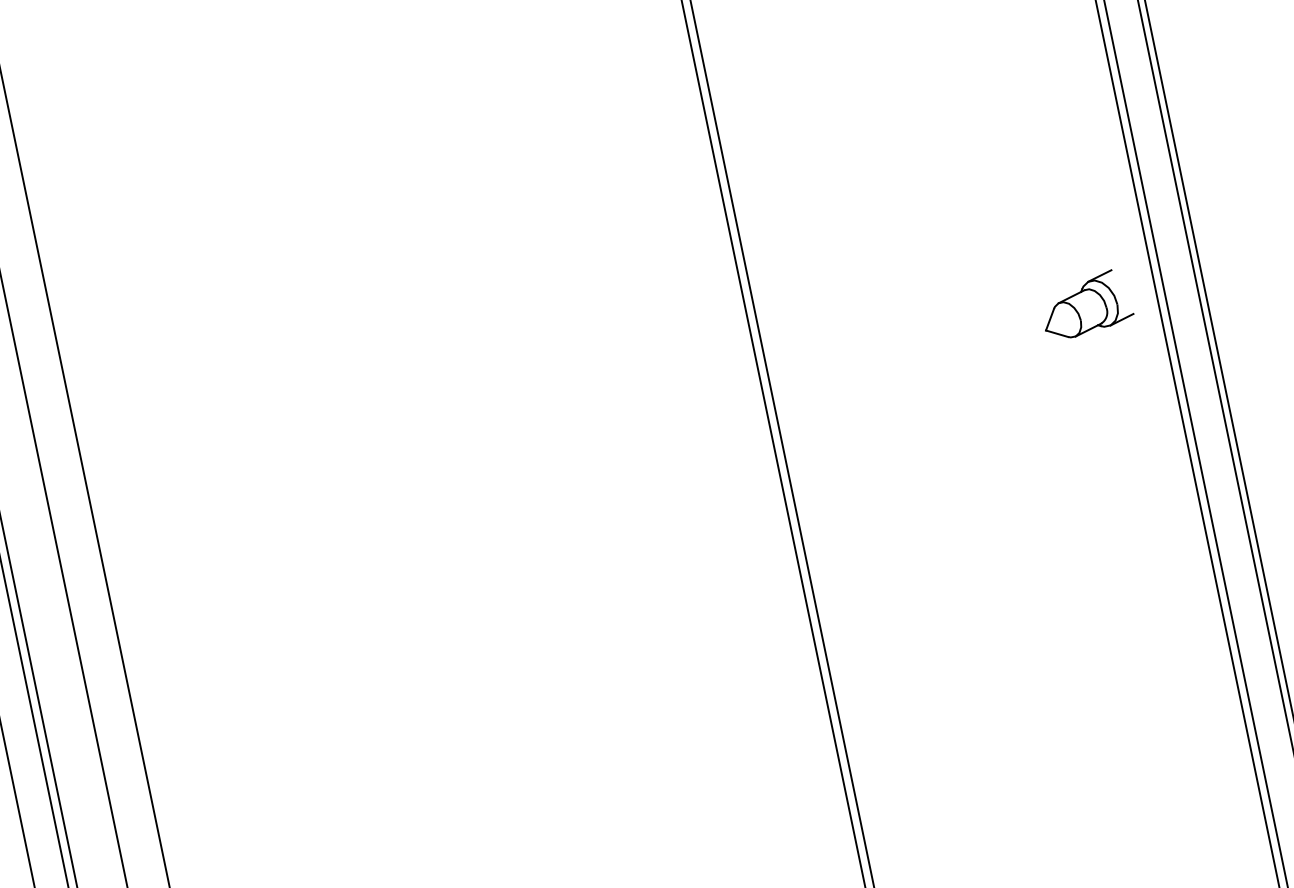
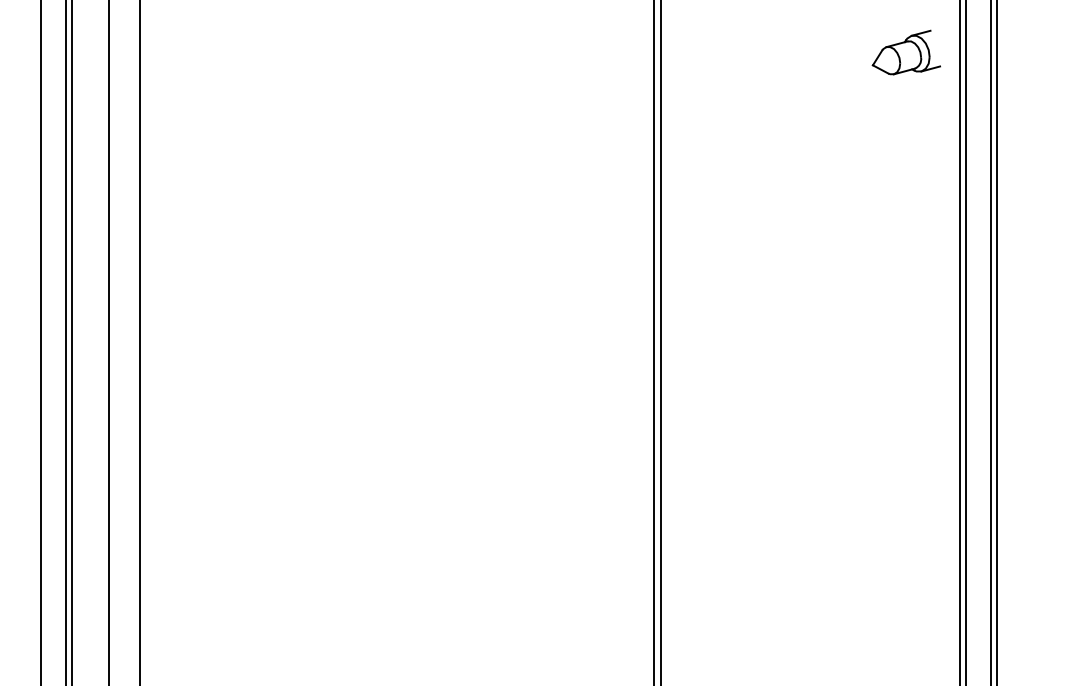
part: (1084, 305) -> (905, 52), moved

